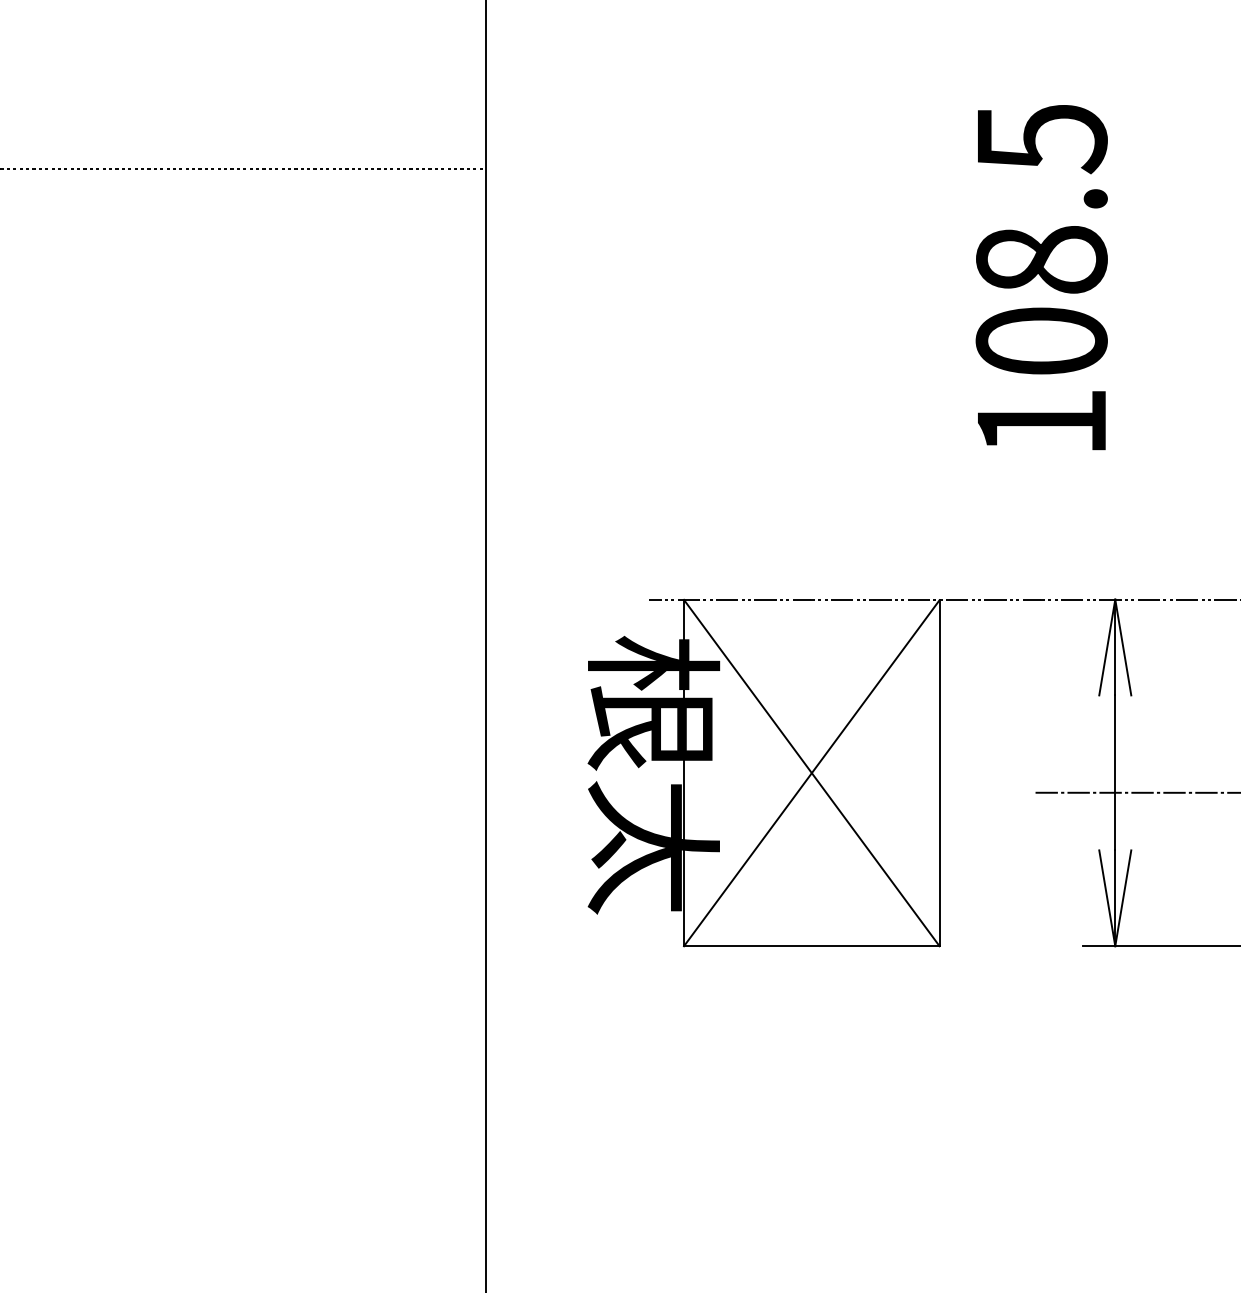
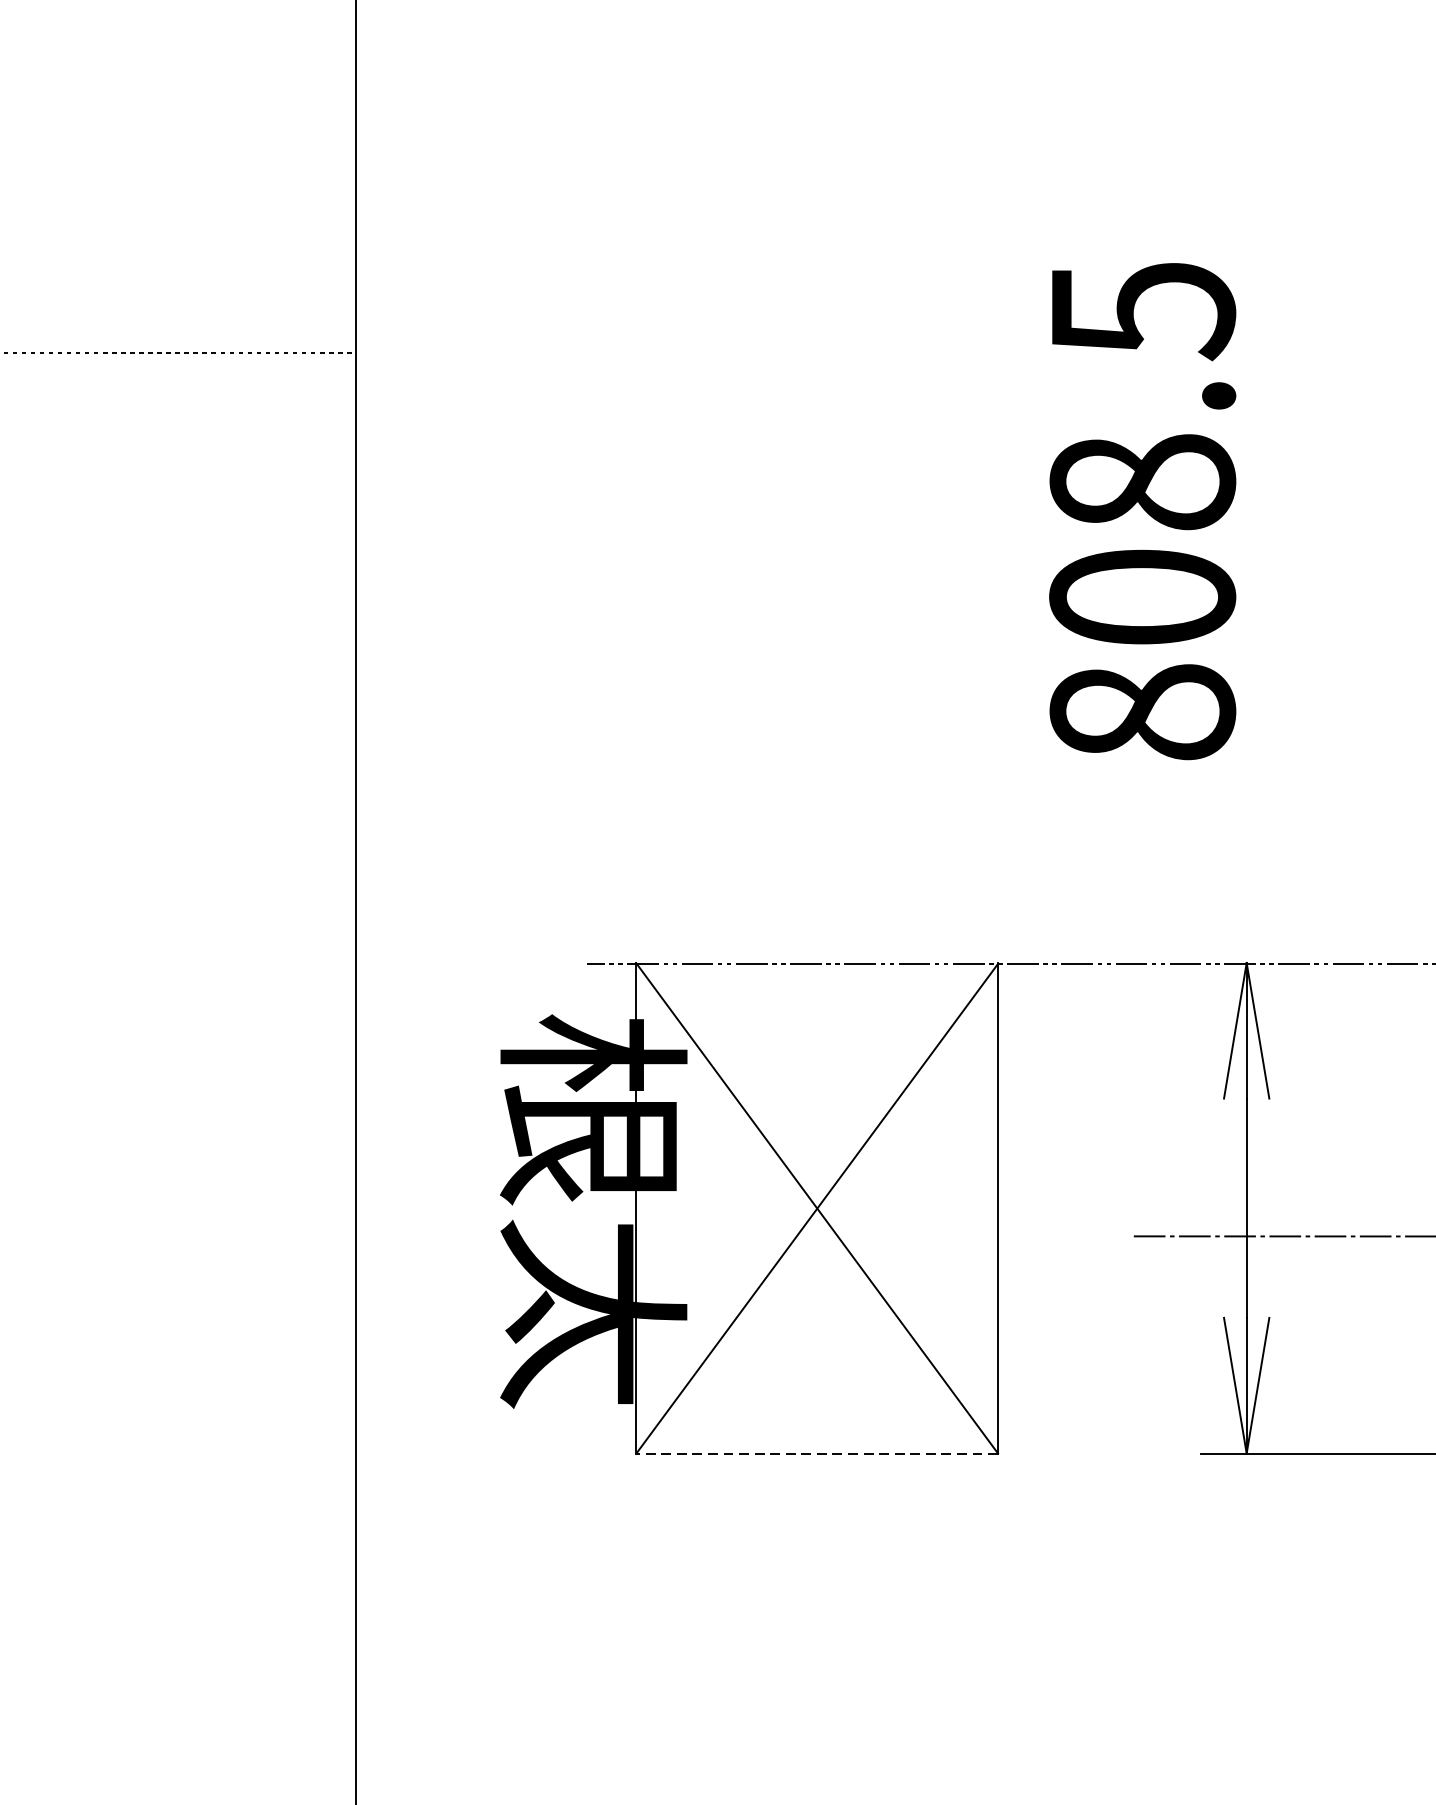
text: (1041, 422) -> (1142, 712), 108.5 -> 808.5
line: (811, 946) -> (816, 1453), solid -> dashed

